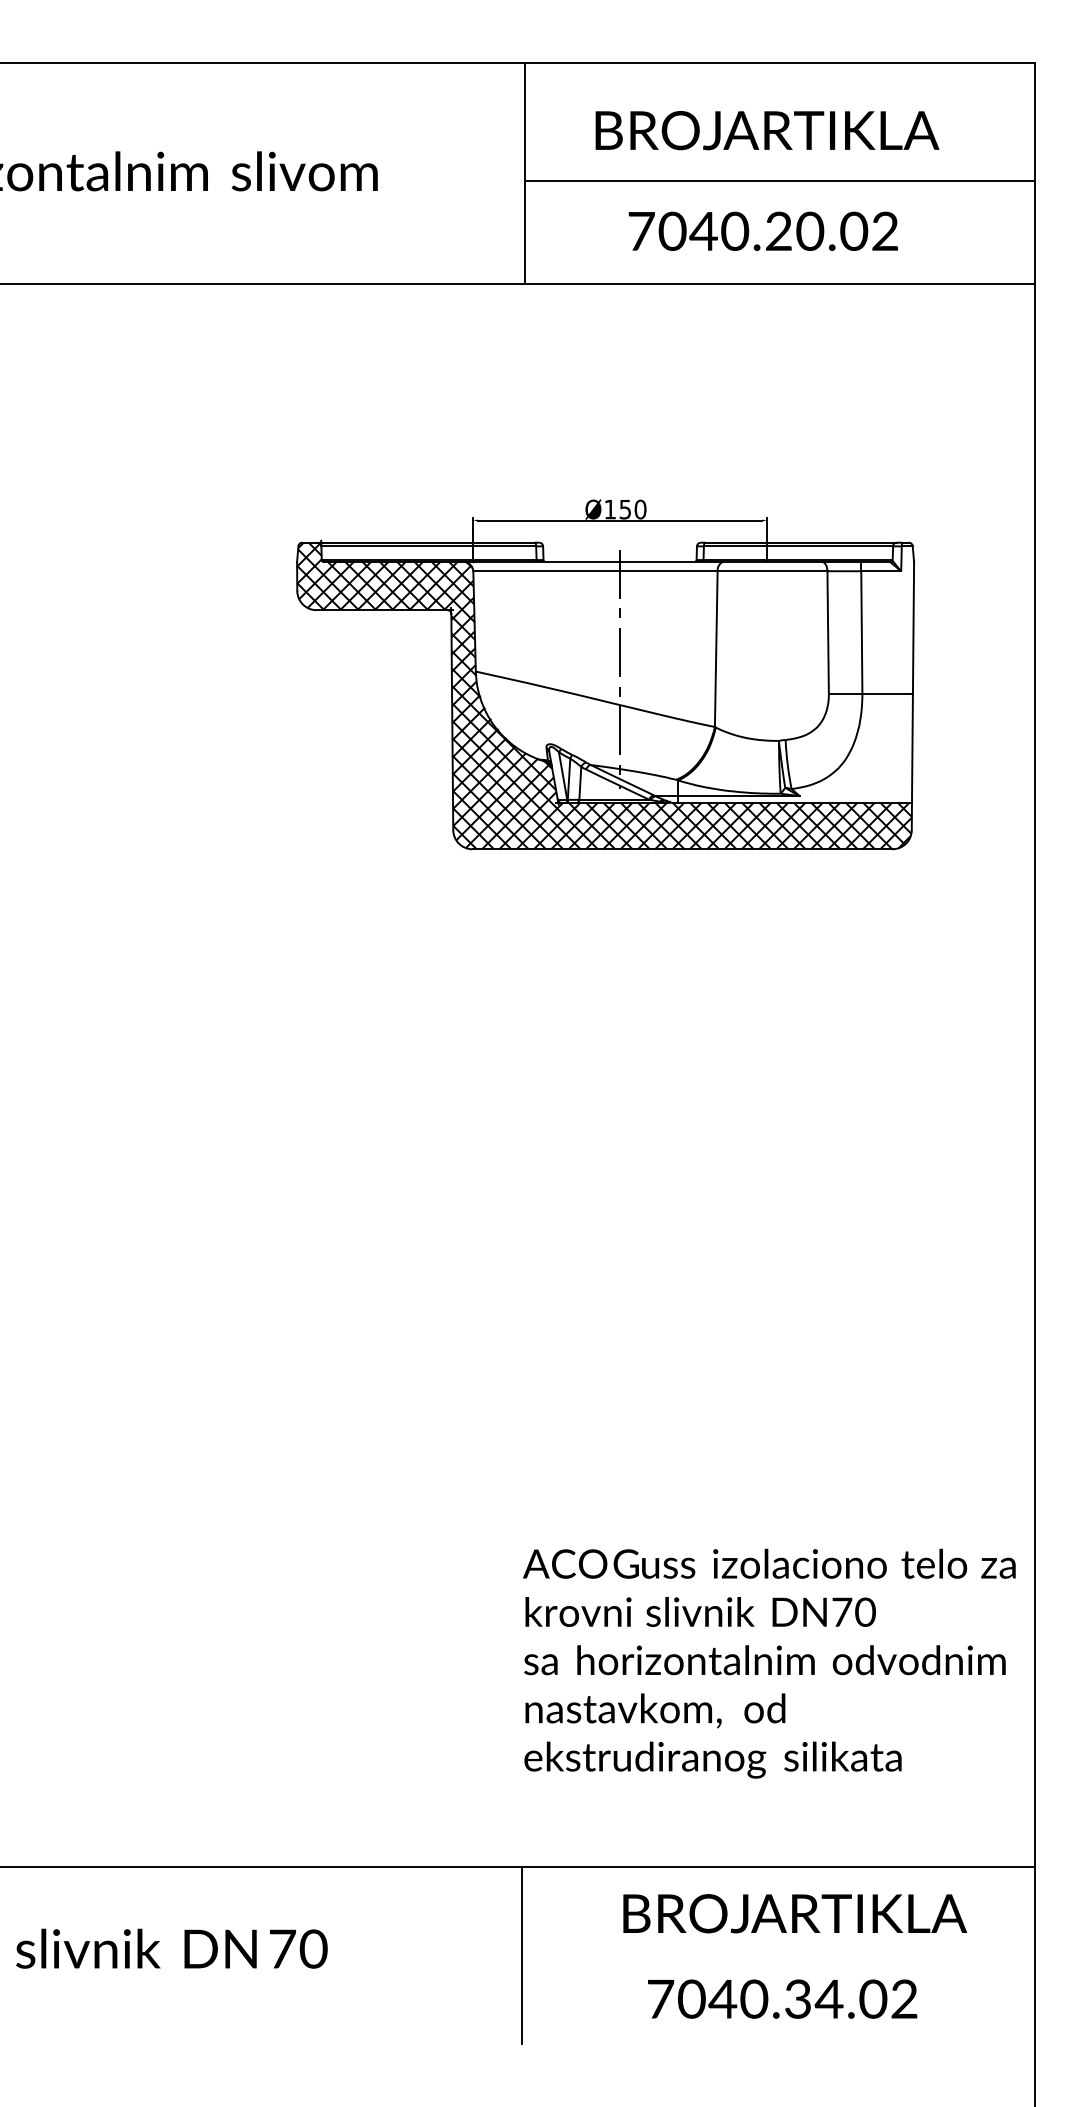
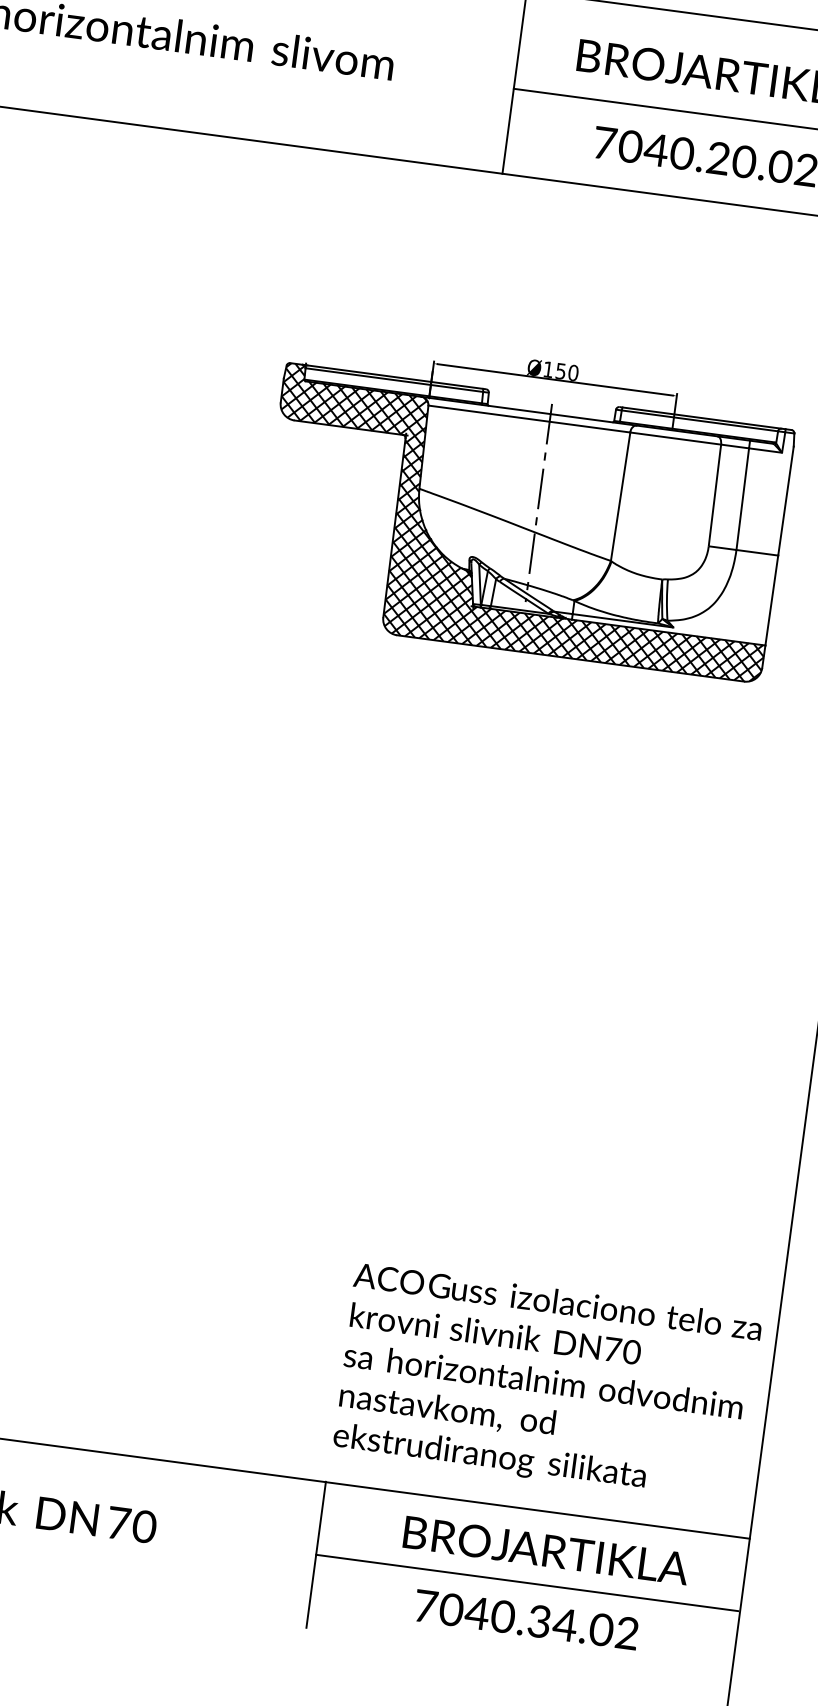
text: (769, 1663) -> (547, 1383), moved
line: (777, 1955) -> (527, 1583), added

